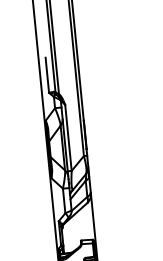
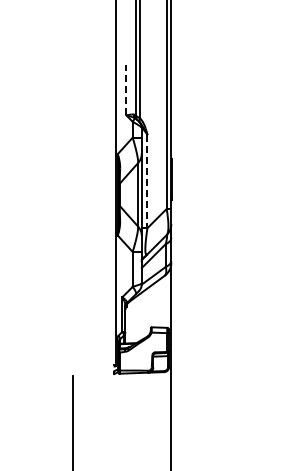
line: (47, 75) -> (126, 90), solid -> dashed
line: (68, 138) -> (147, 181), solid -> dashed

